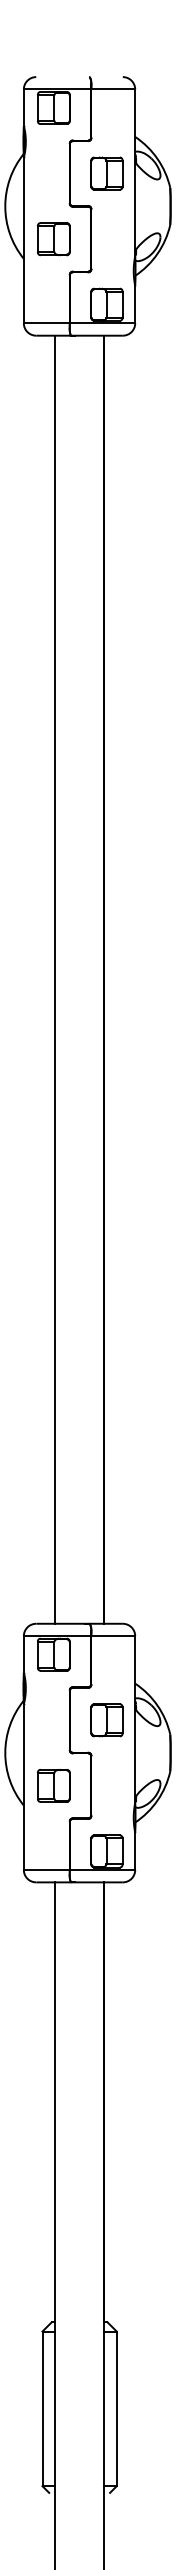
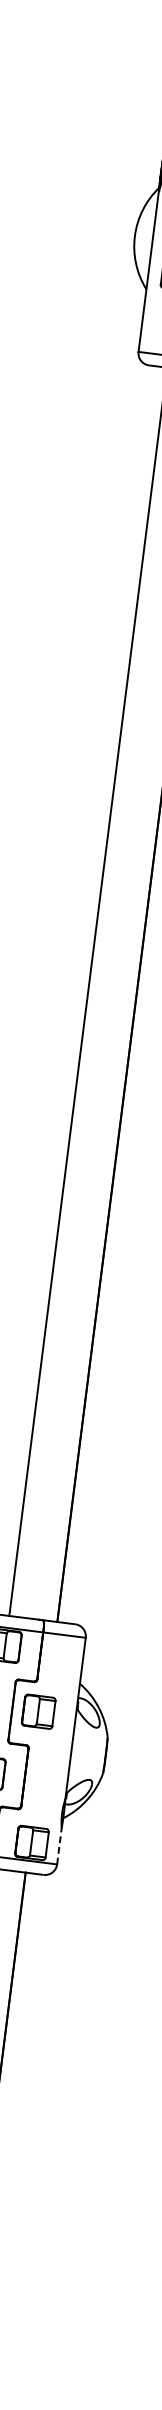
part: (106, 1720) -> (38, 1711), moved
line: (135, 1851) -> (59, 1846), solid -> dashed

